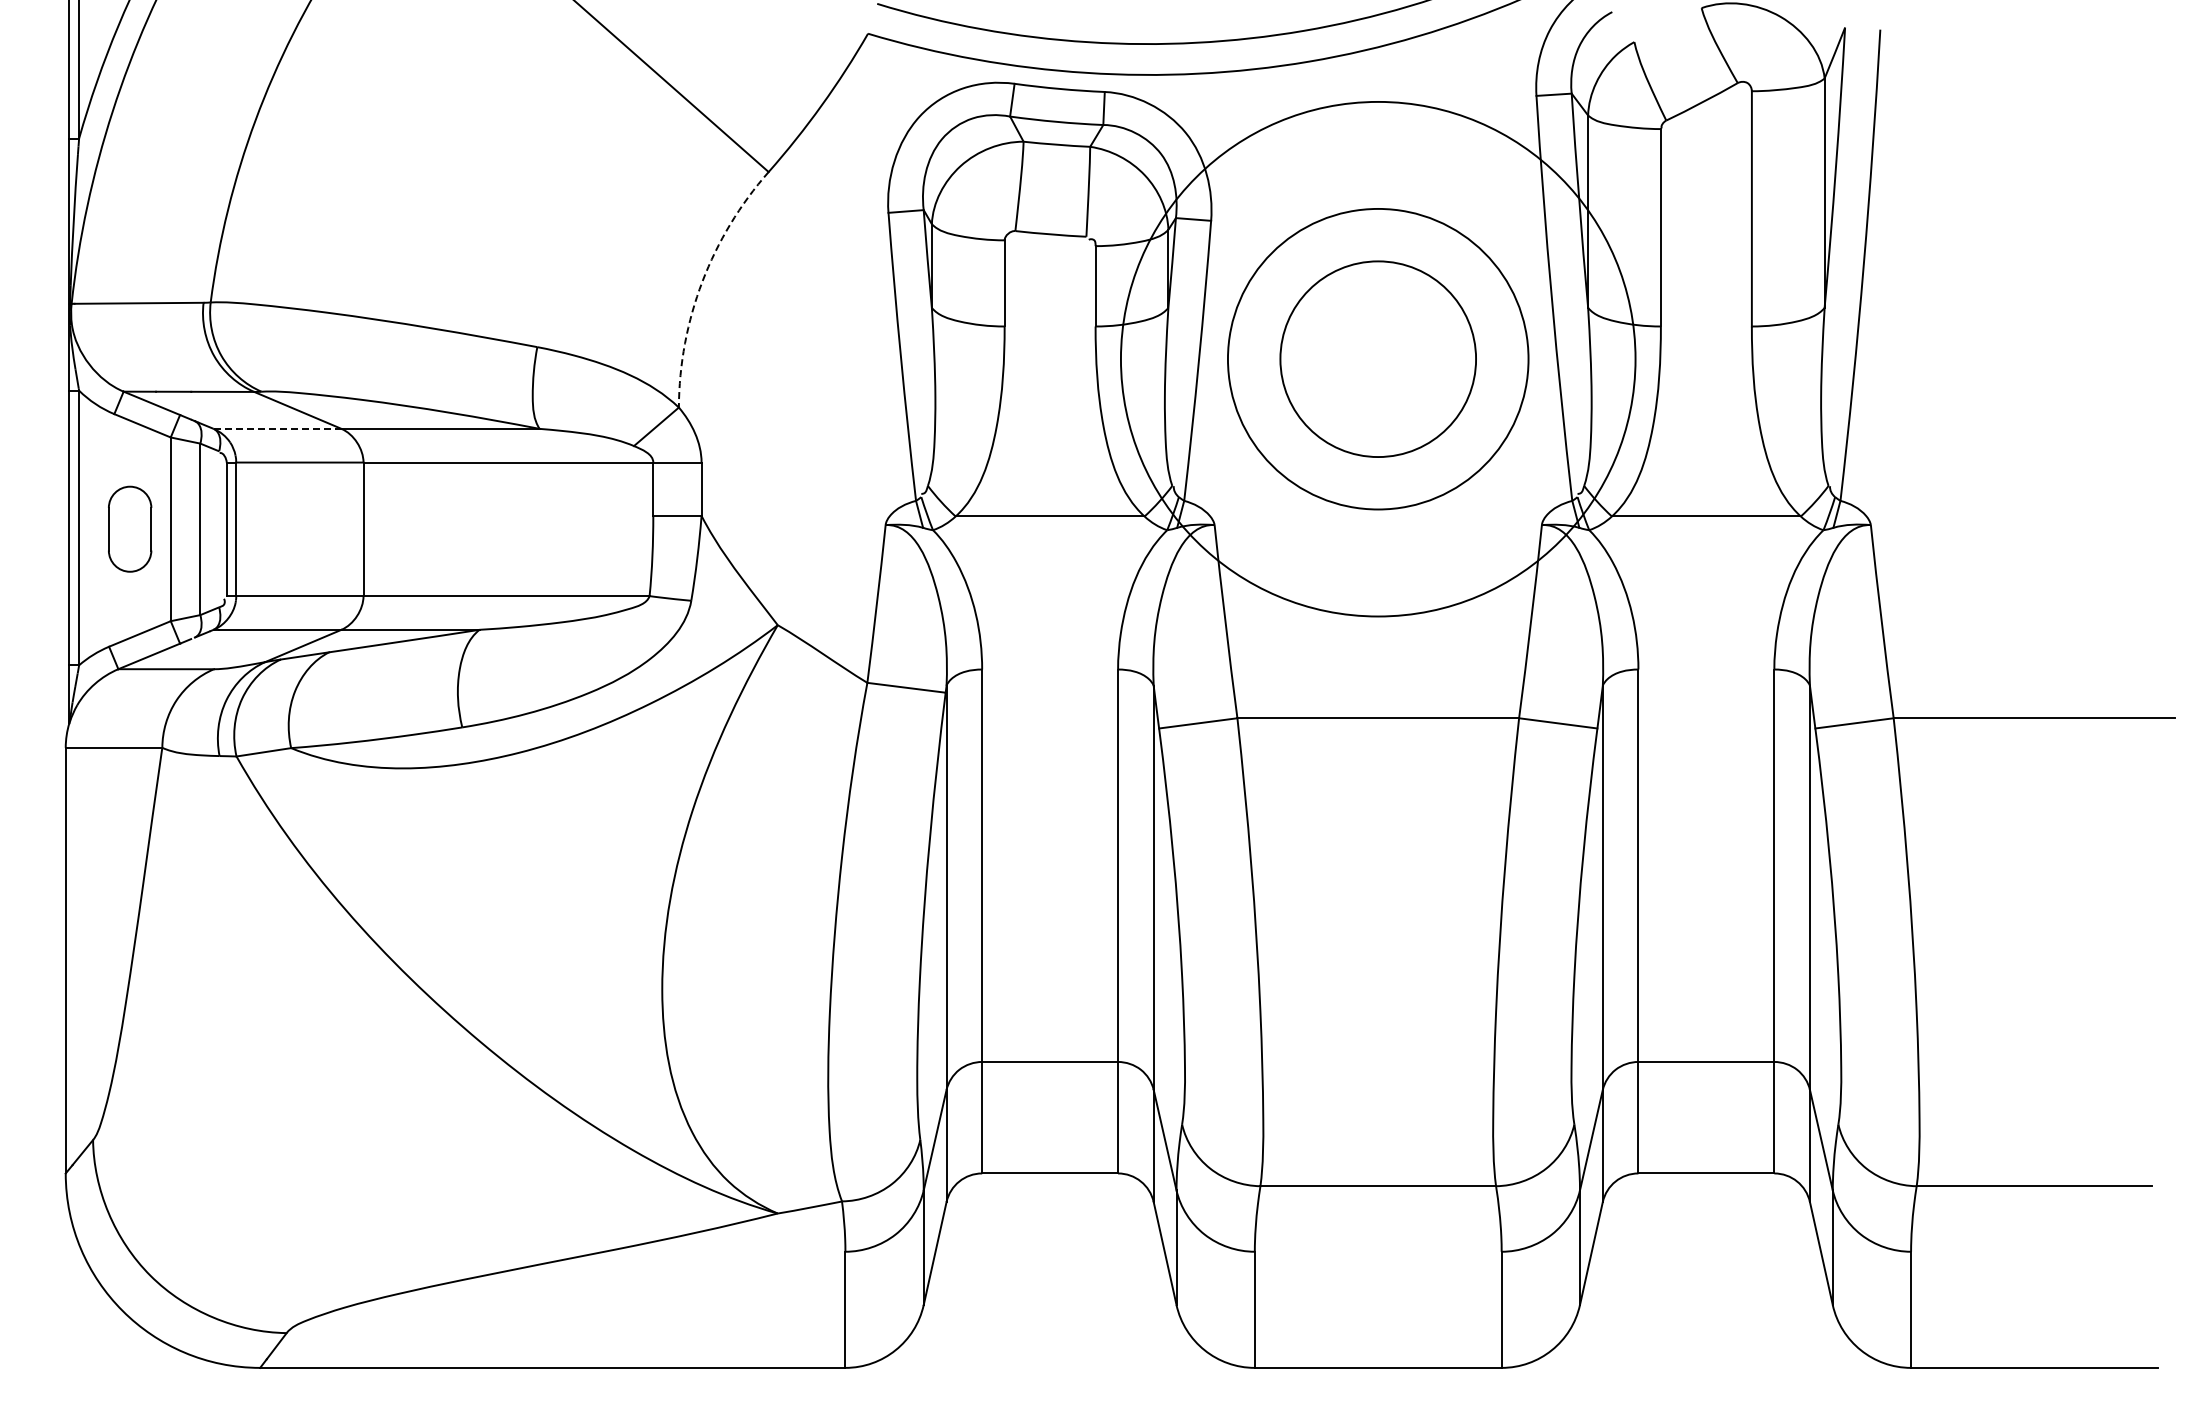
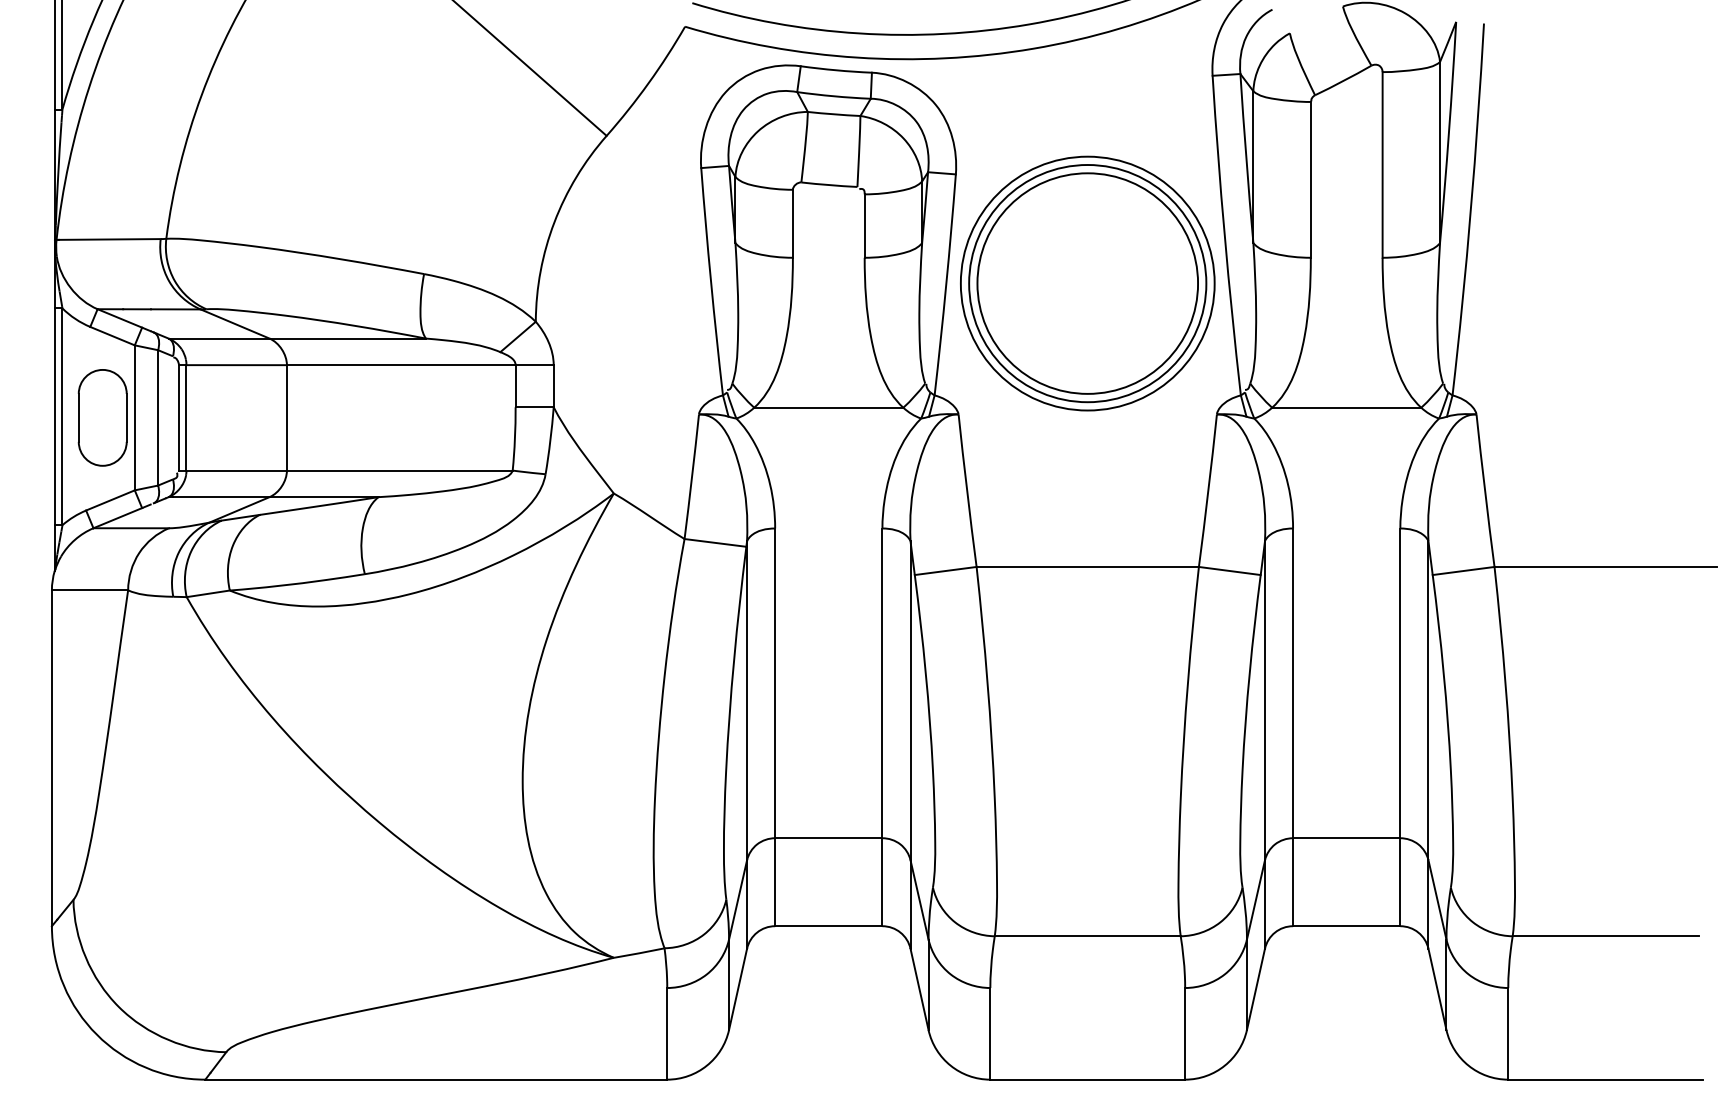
arc: (702, 281) -> (554, 222), dashed -> solid
circle: (1378, 358) -> (1087, 283), size x1.43
circle: (1378, 359) -> (1087, 283), size x0.62
line: (277, 428) -> (219, 338), dashed -> solid
part: (129, 528) -> (102, 417), size x1.43

